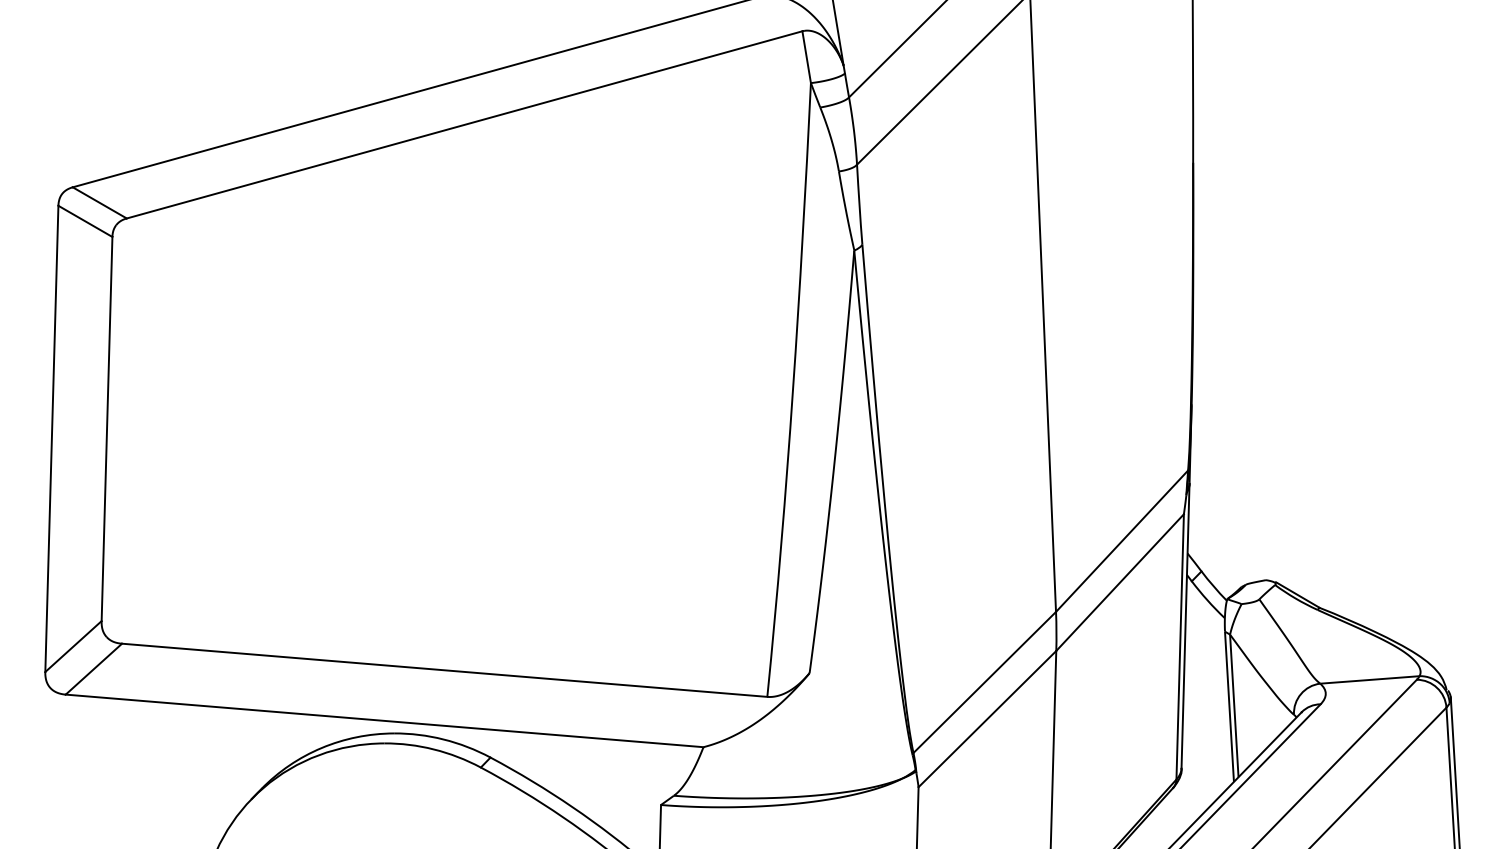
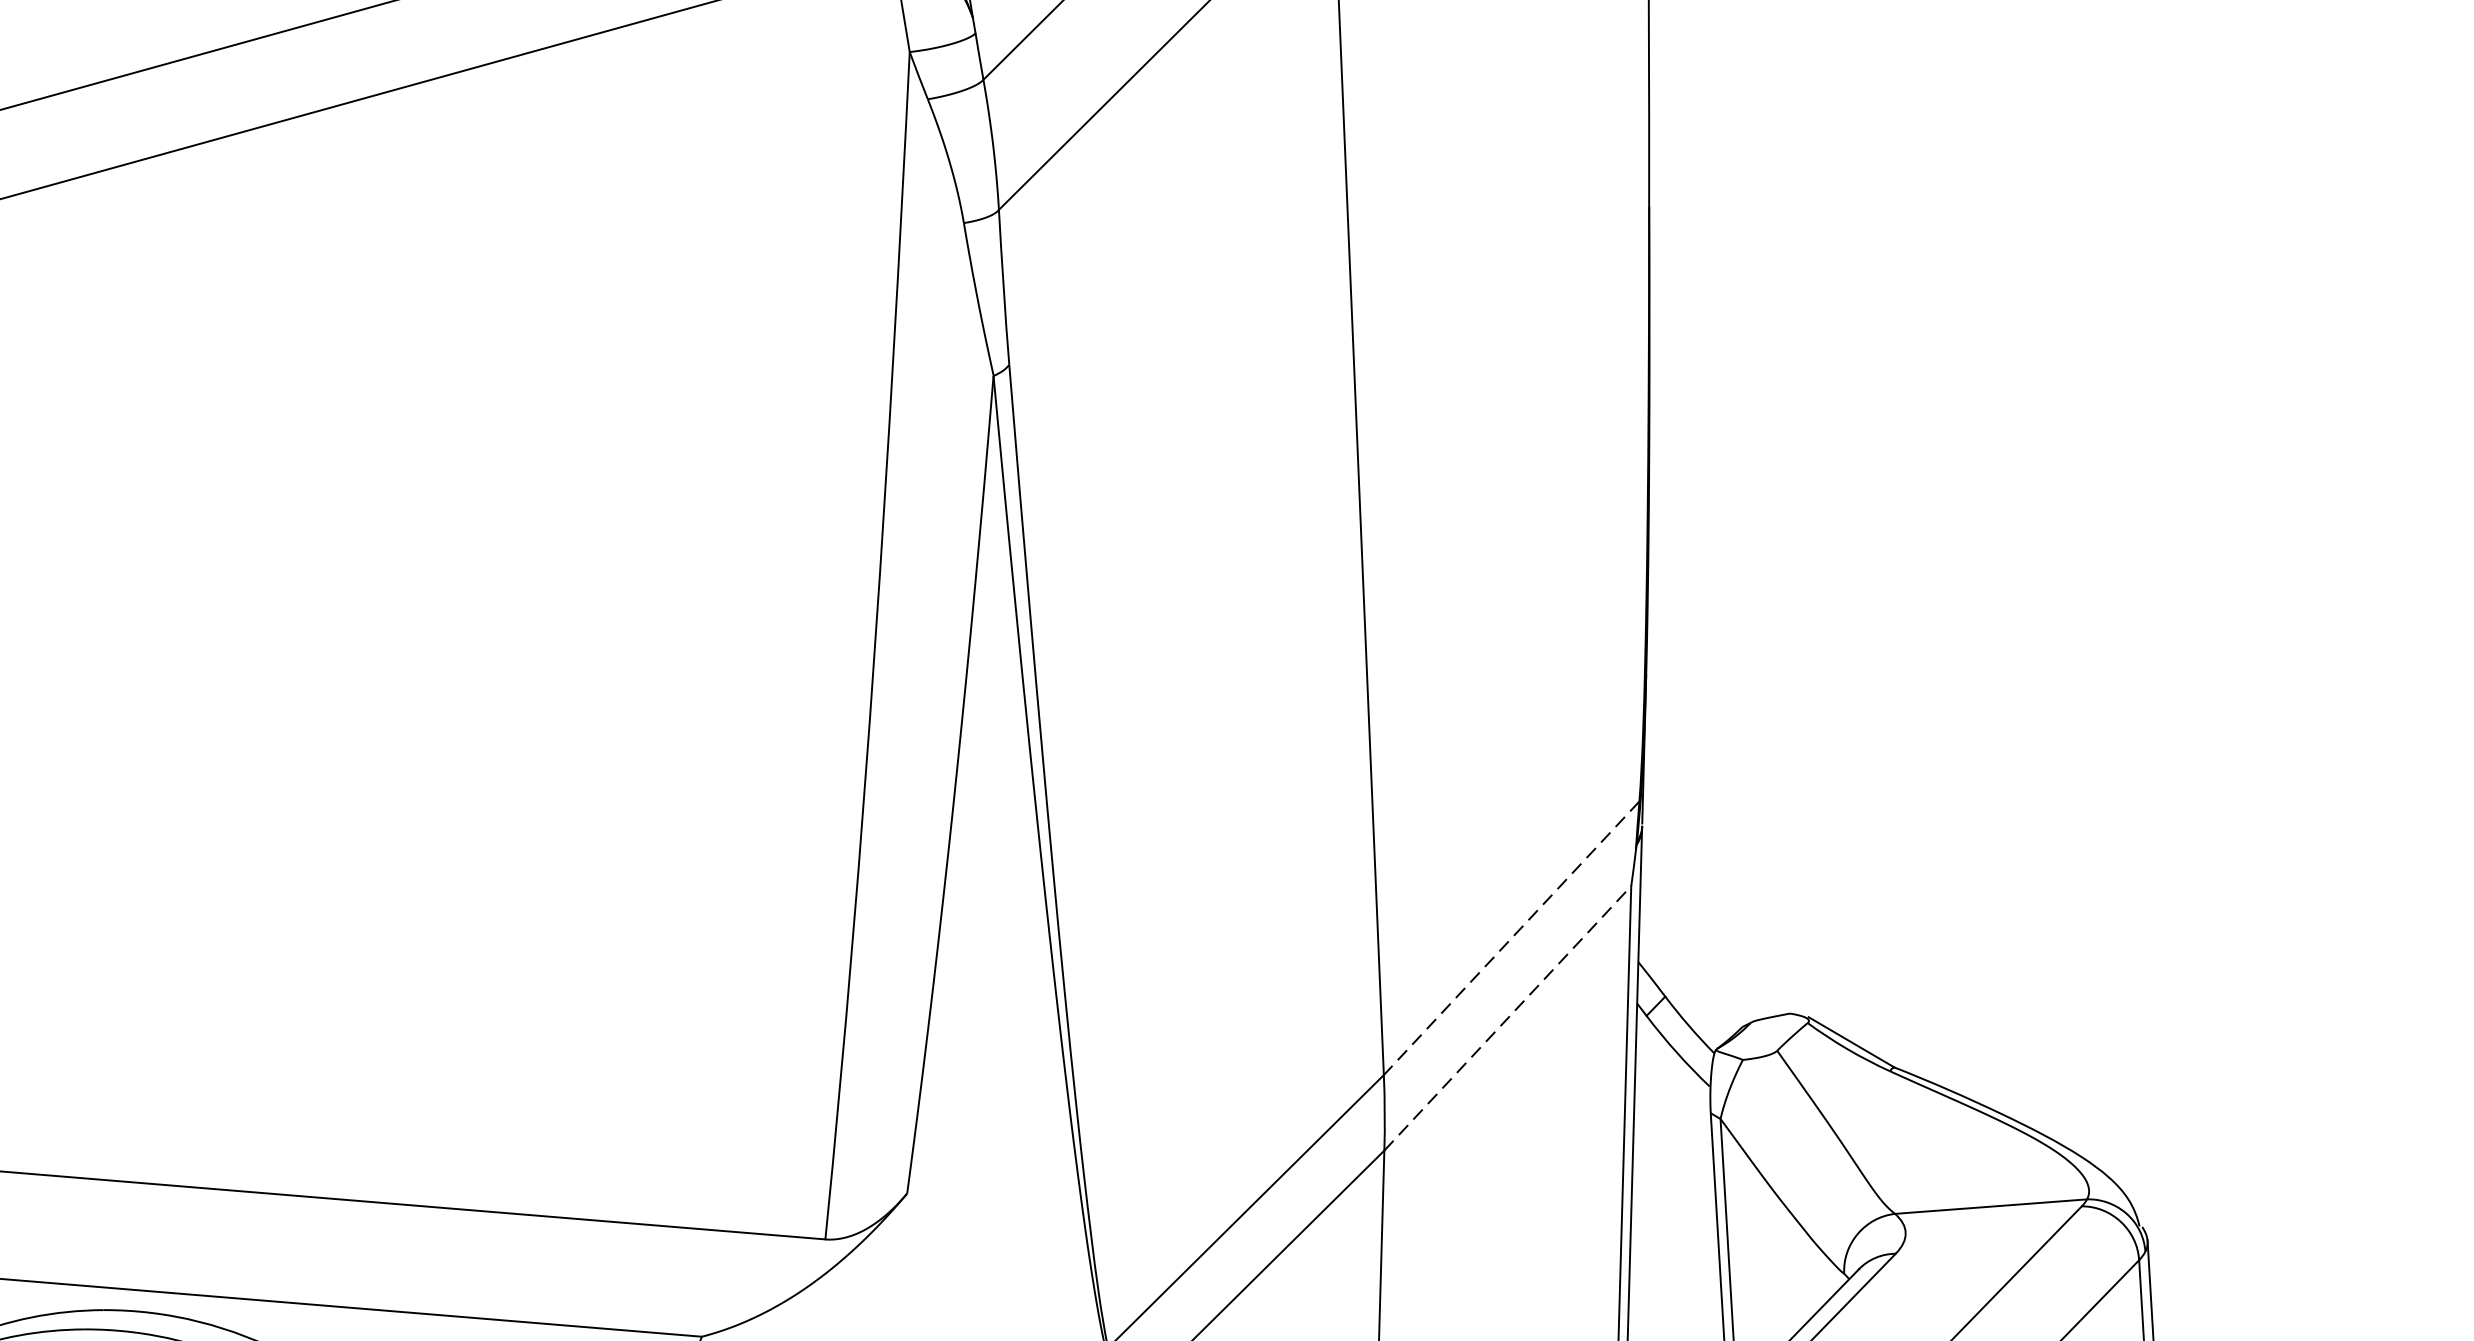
line: (1122, 541) -> (1512, 938), solid -> dashed
line: (1120, 582) -> (1508, 1018), solid -> dashed

